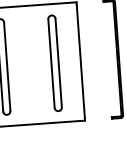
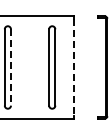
line: (80, 61) -> (74, 67), solid -> dashed
line: (7, 66) -> (11, 67), solid -> dashed

